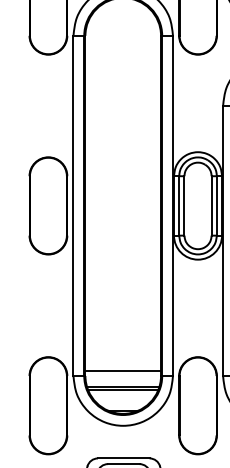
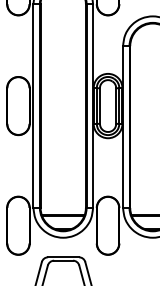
line: (121, 370) -> (62, 204), removed

